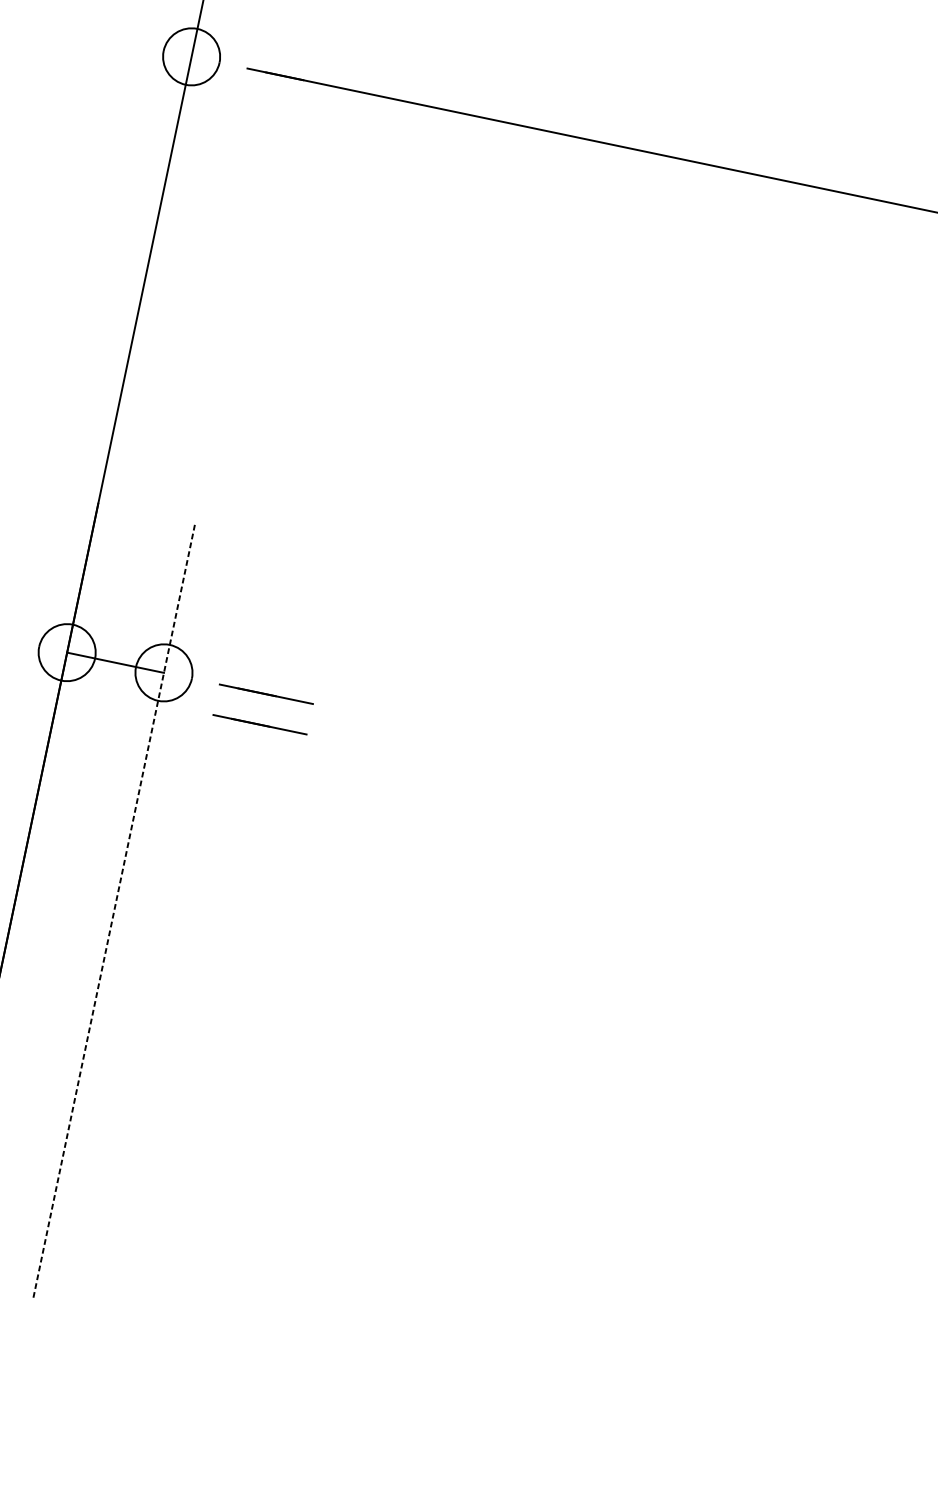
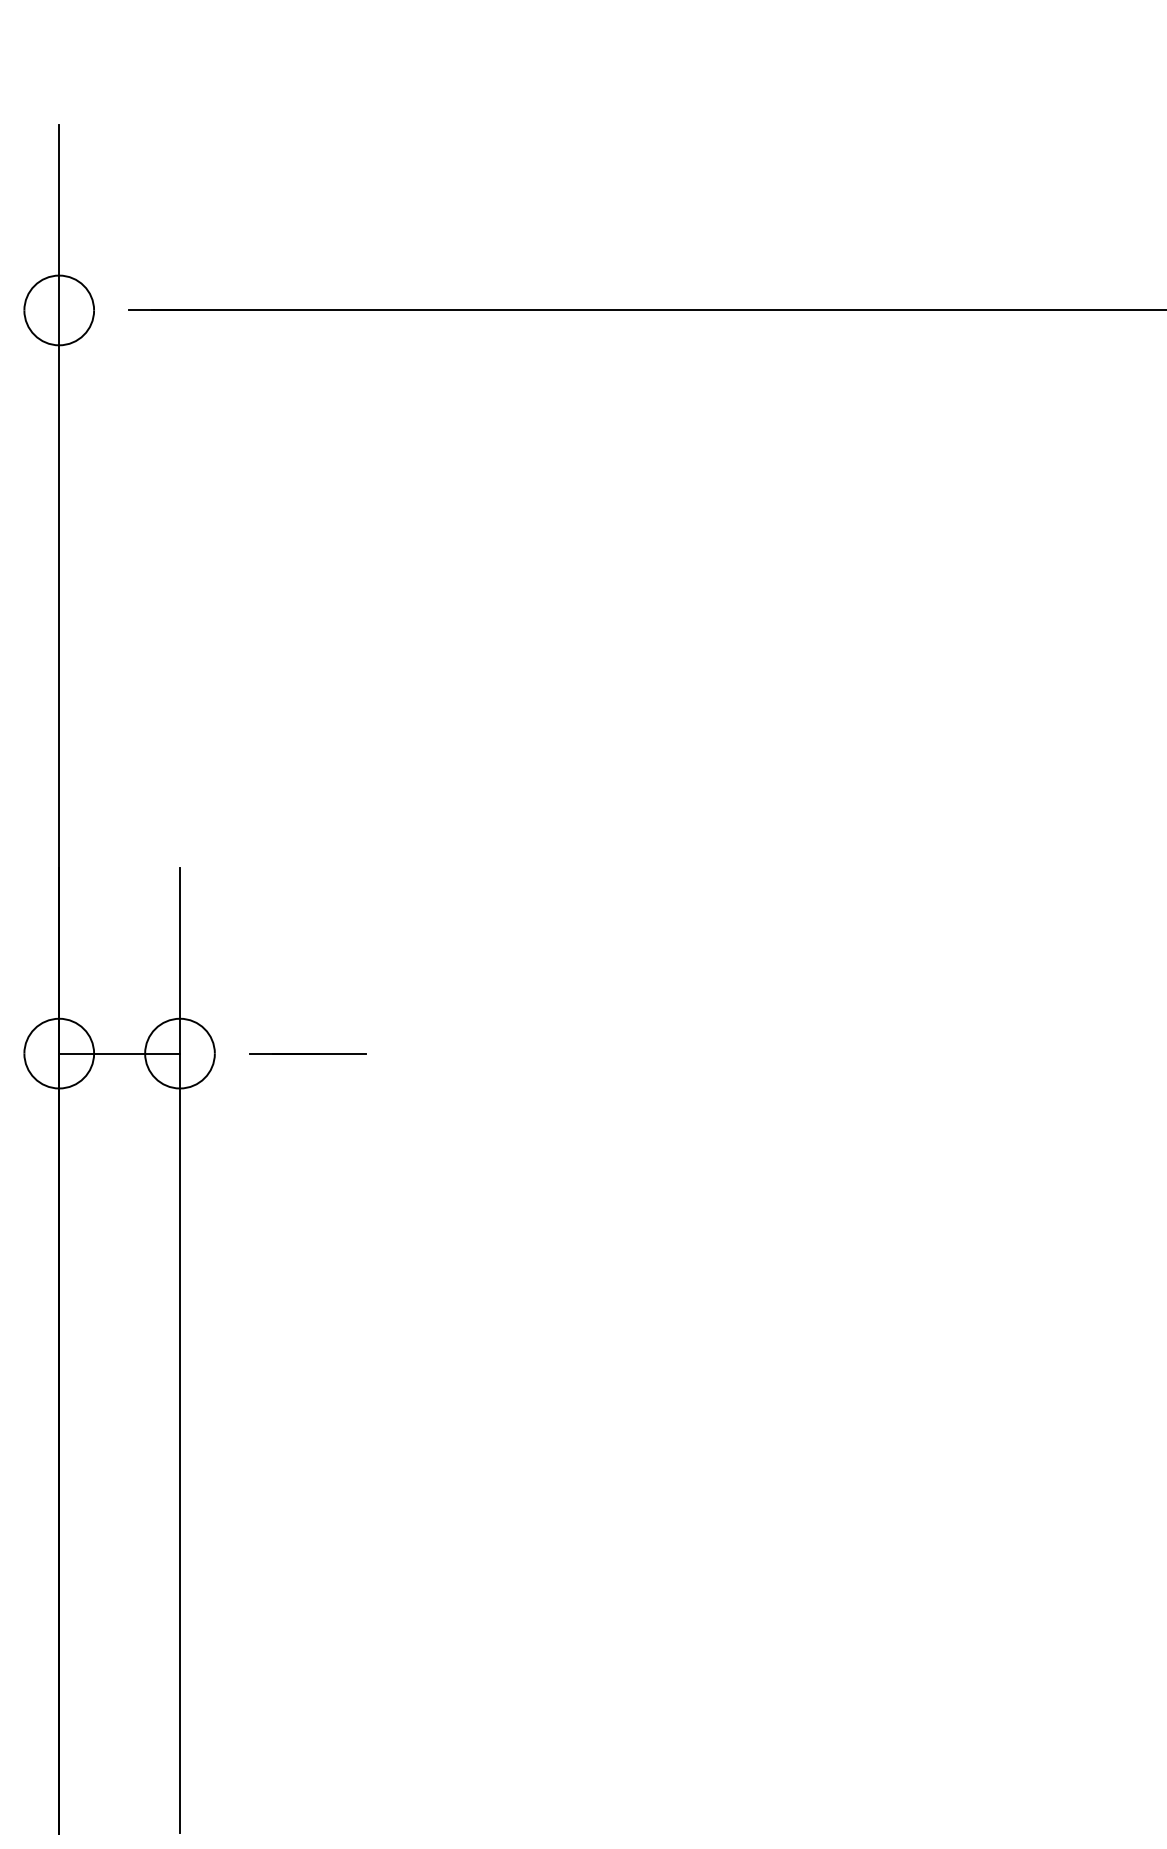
line: (259, 724) -> (307, 1091), removed
line: (114, 910) -> (180, 1350), dashed -> solid

